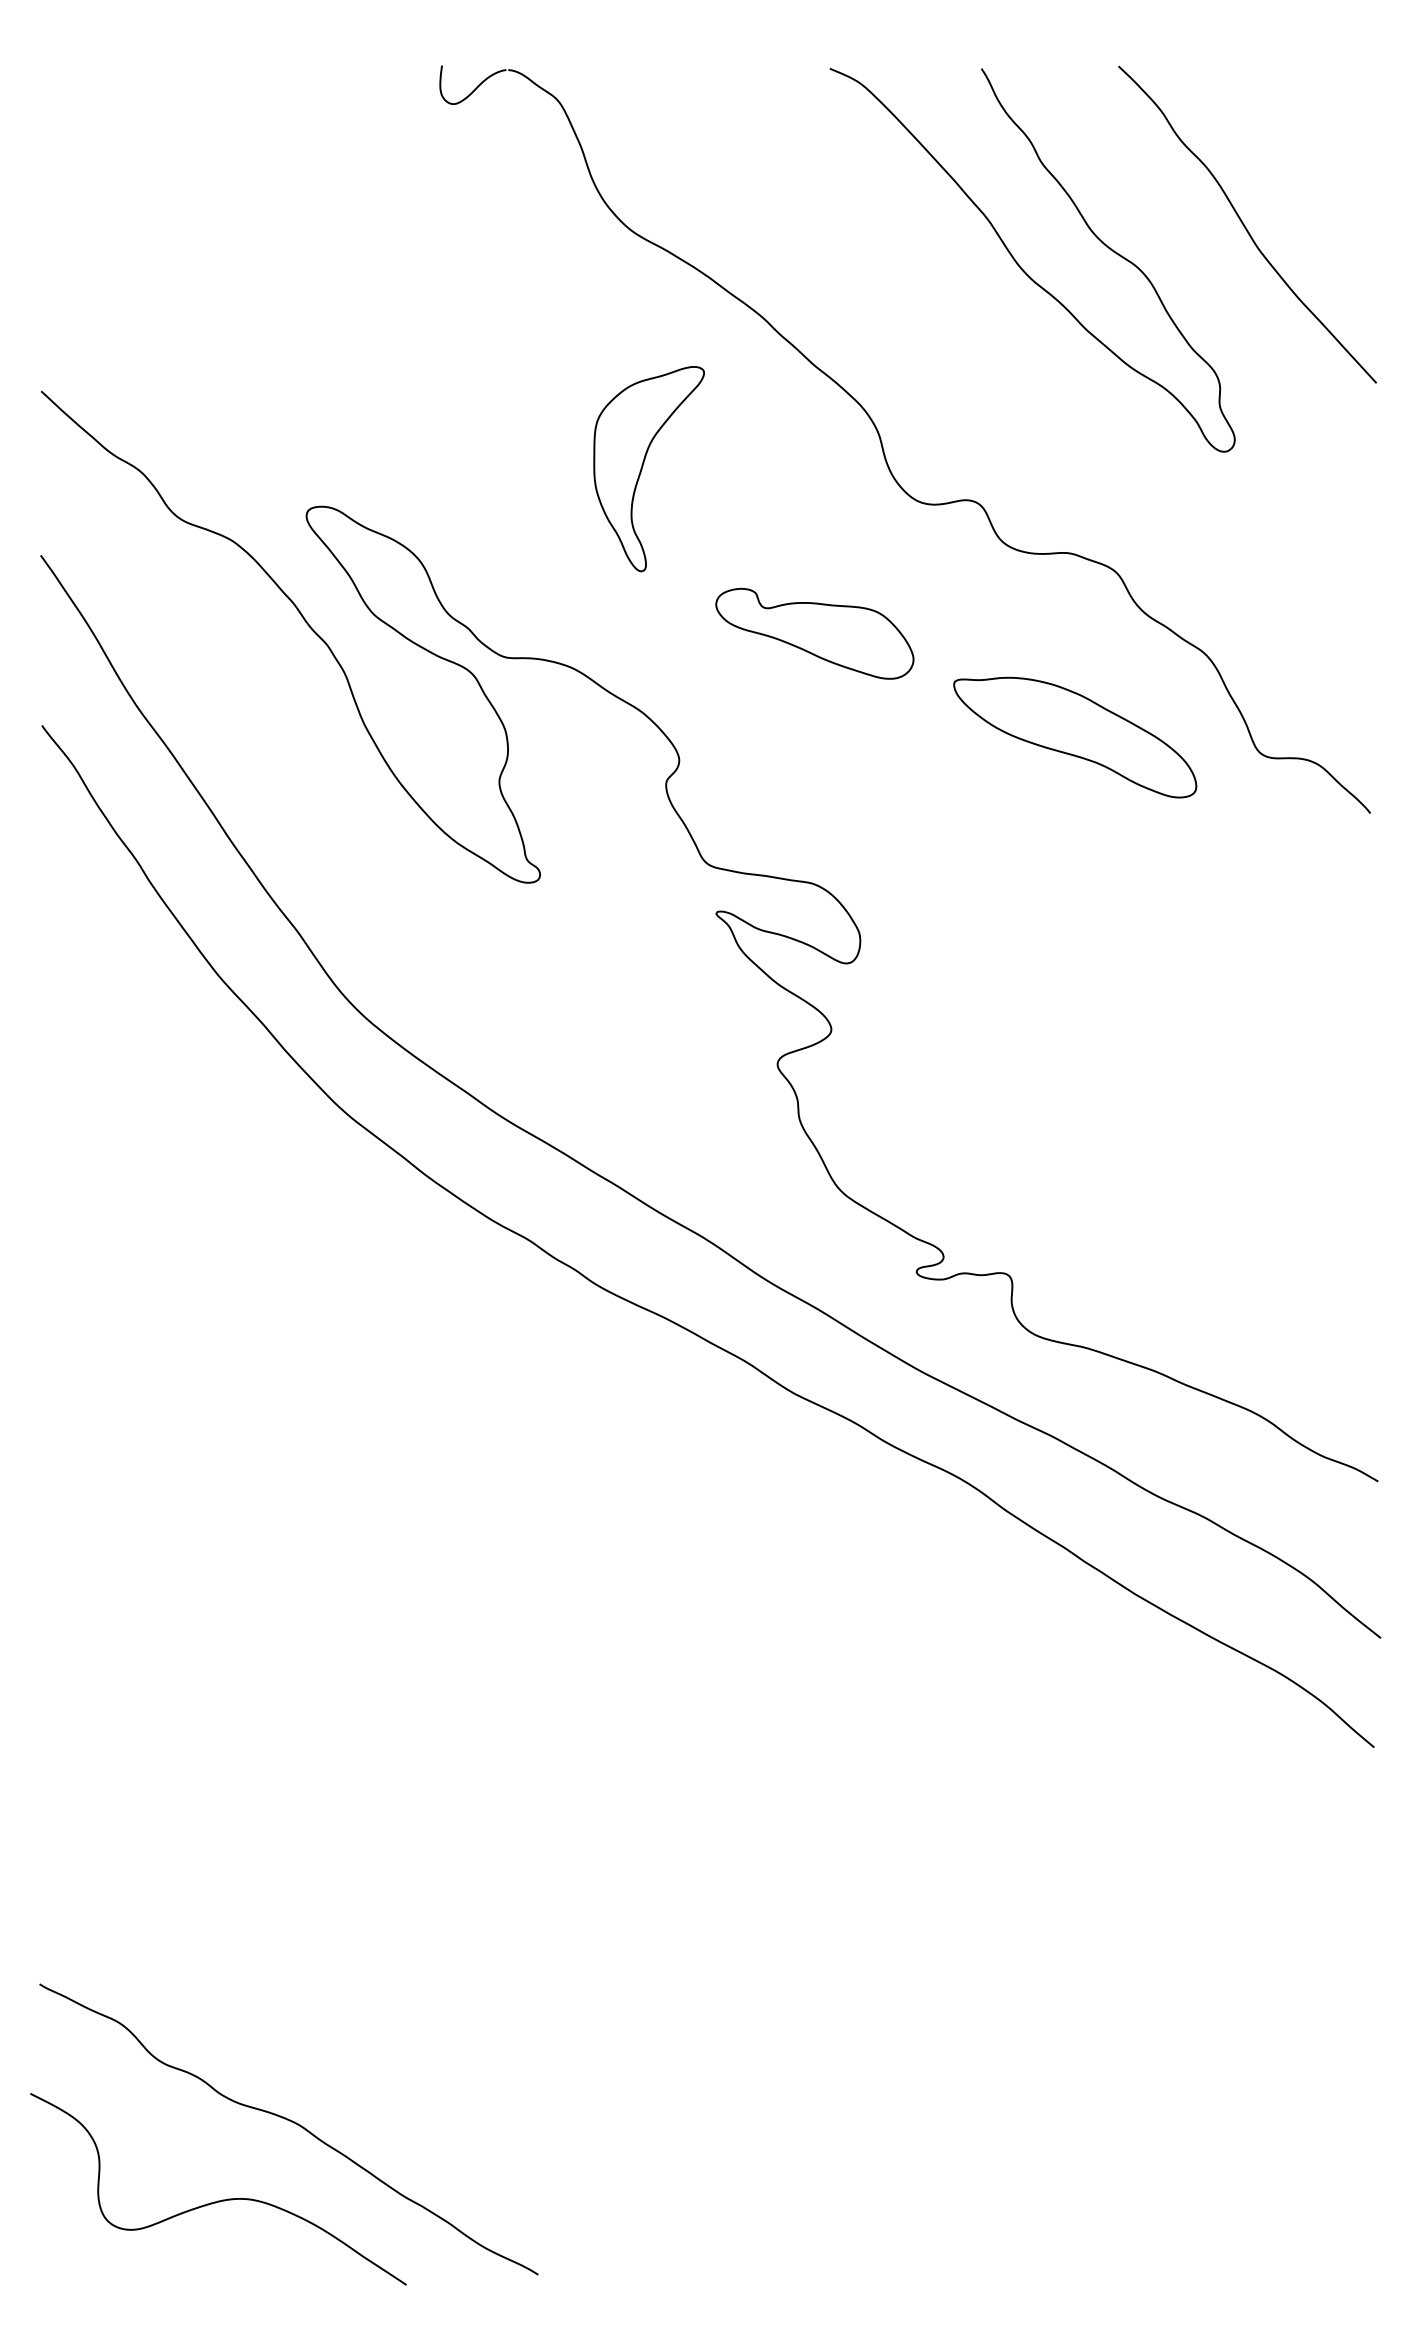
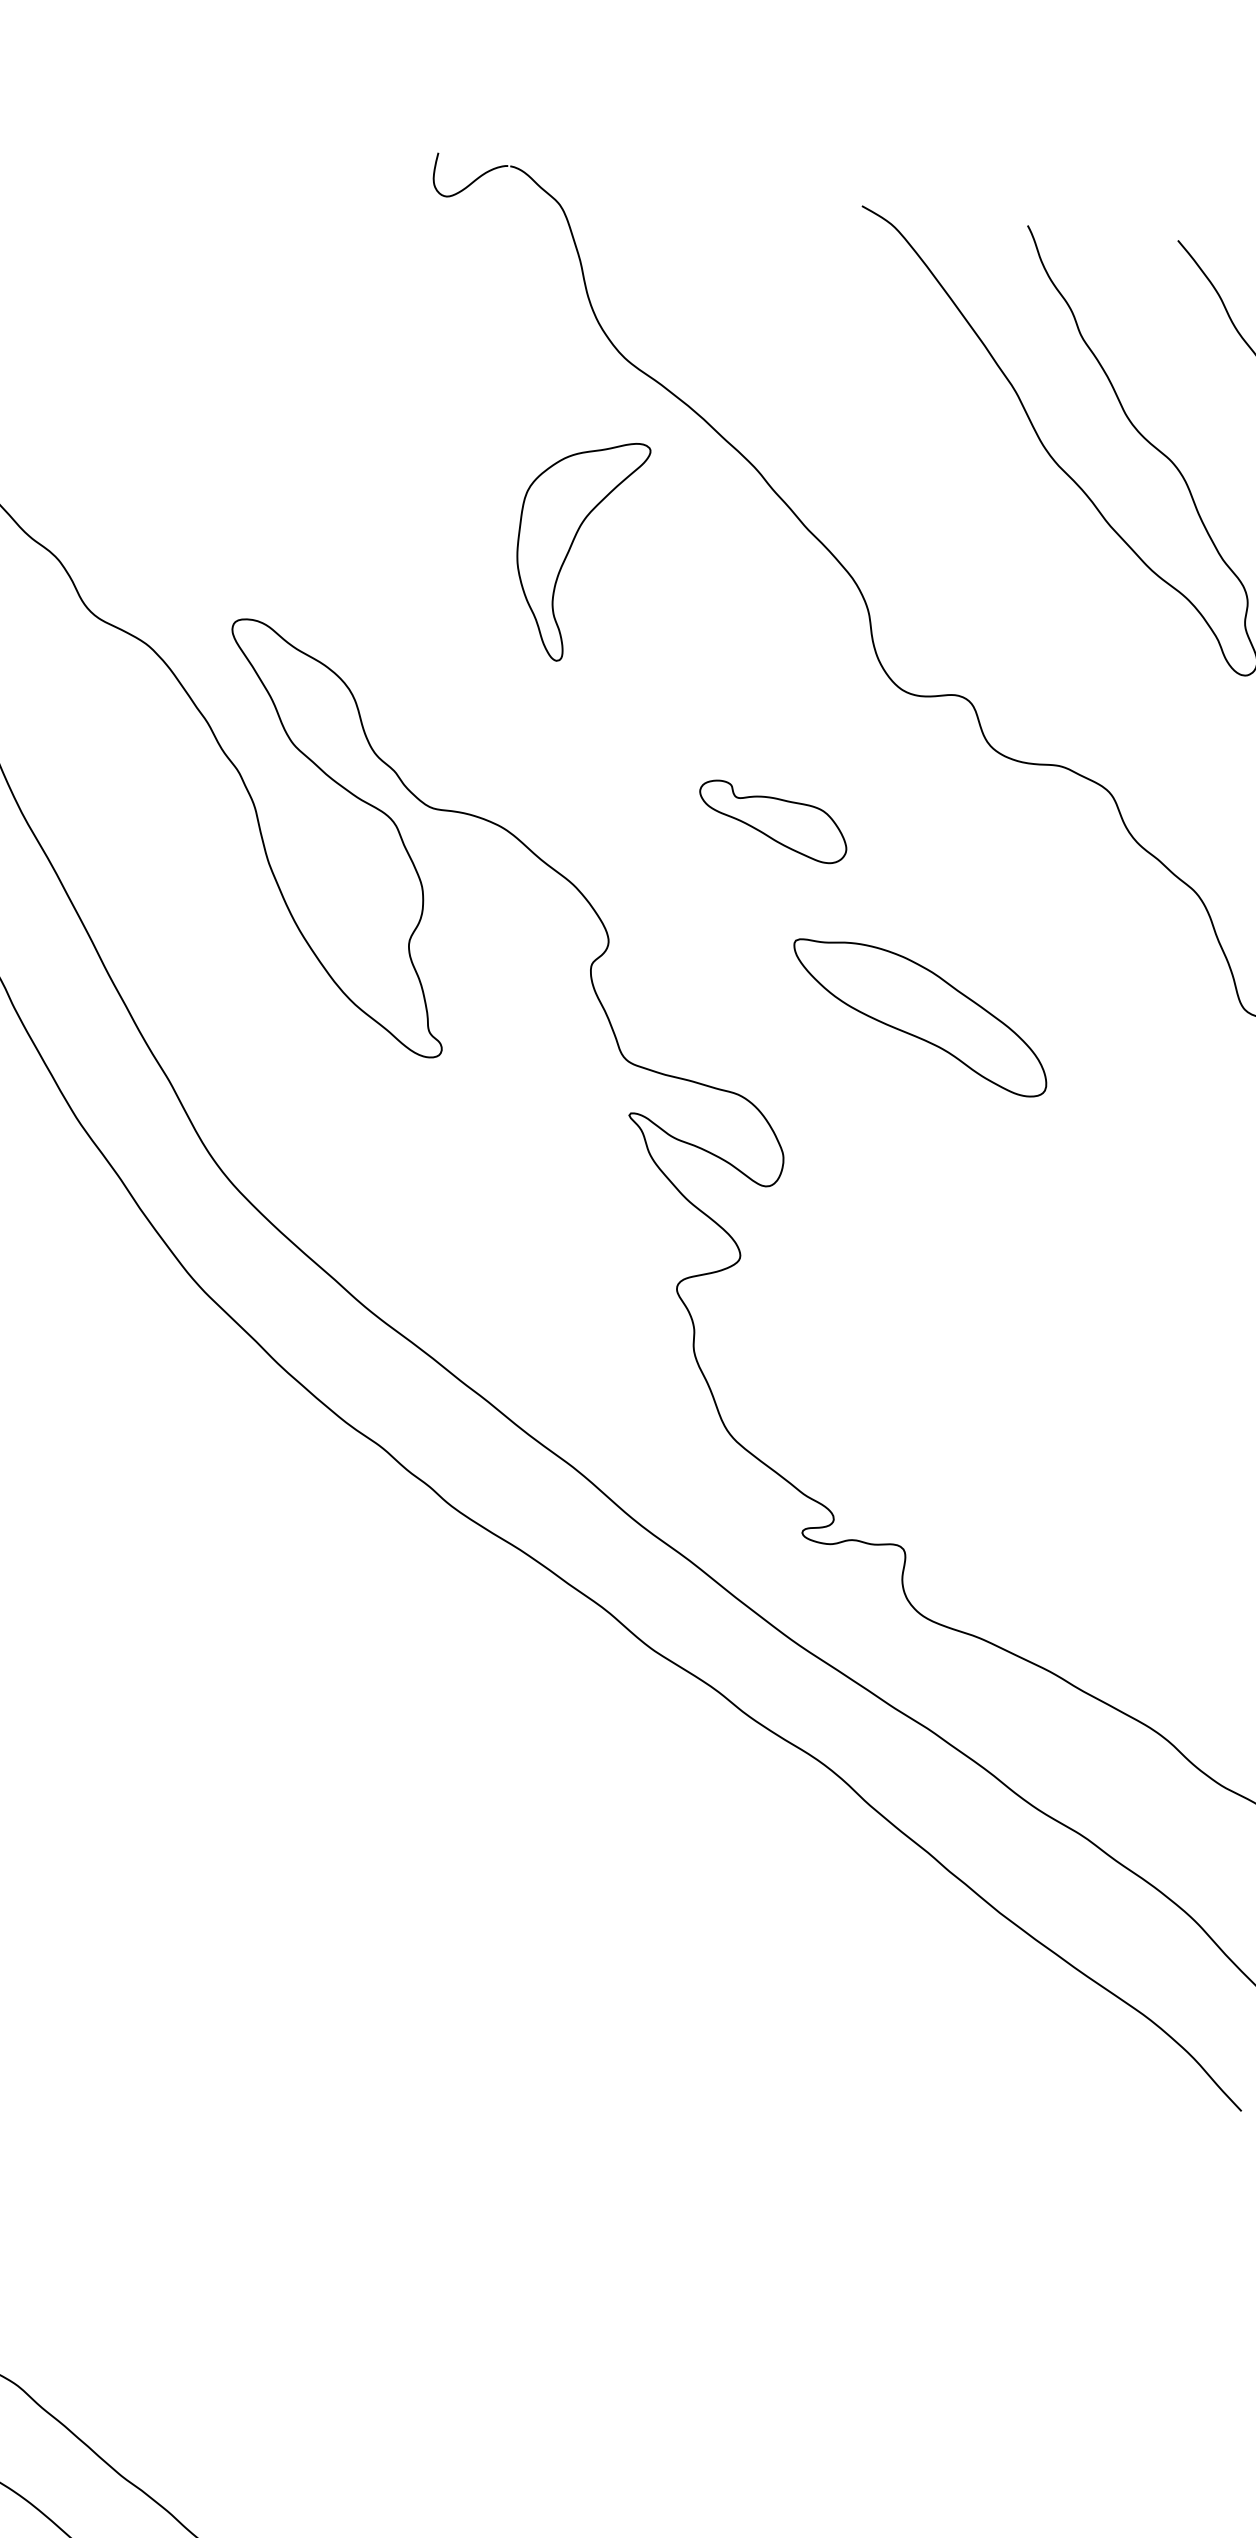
part: (648, 469) -> (577, 550), moved
part: (814, 633) -> (772, 821), size x0.7
part: (1075, 737) -> (920, 1017), moved

